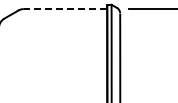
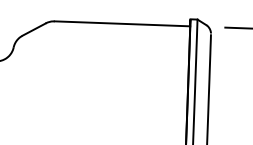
line: (65, 9) -> (122, 24), dashed -> solid

